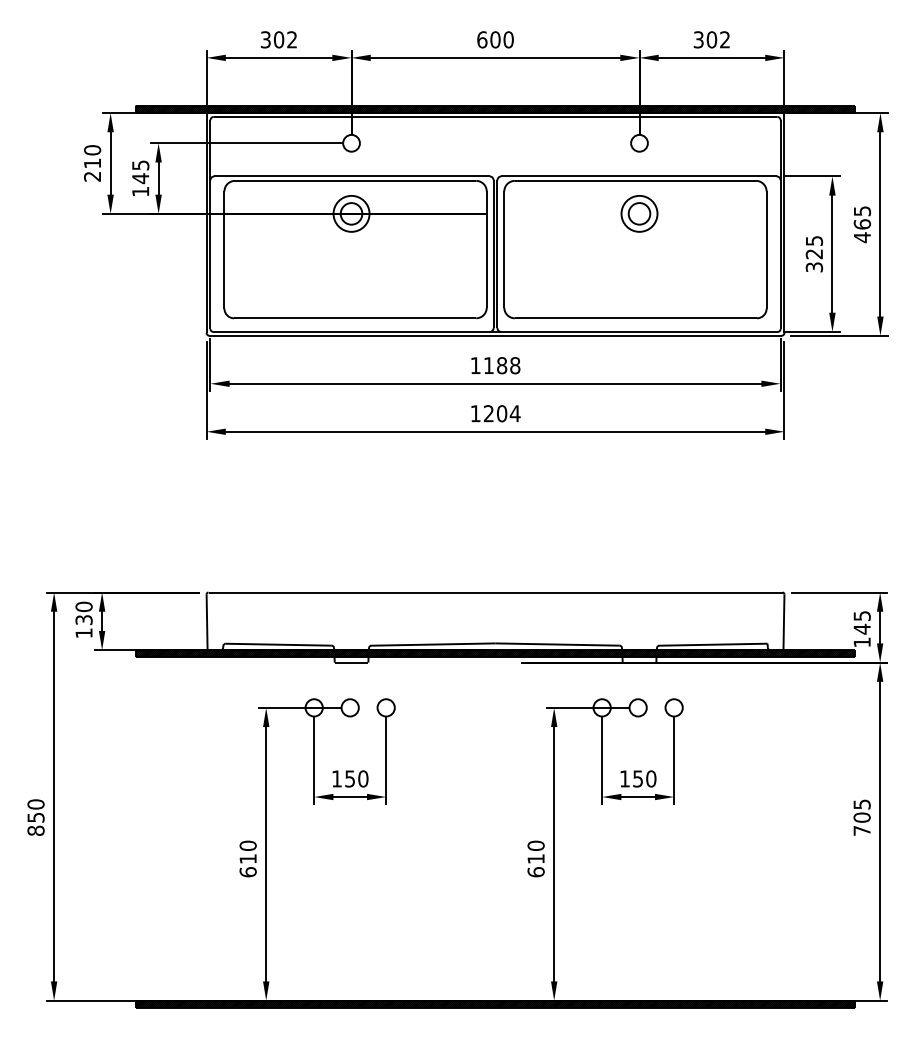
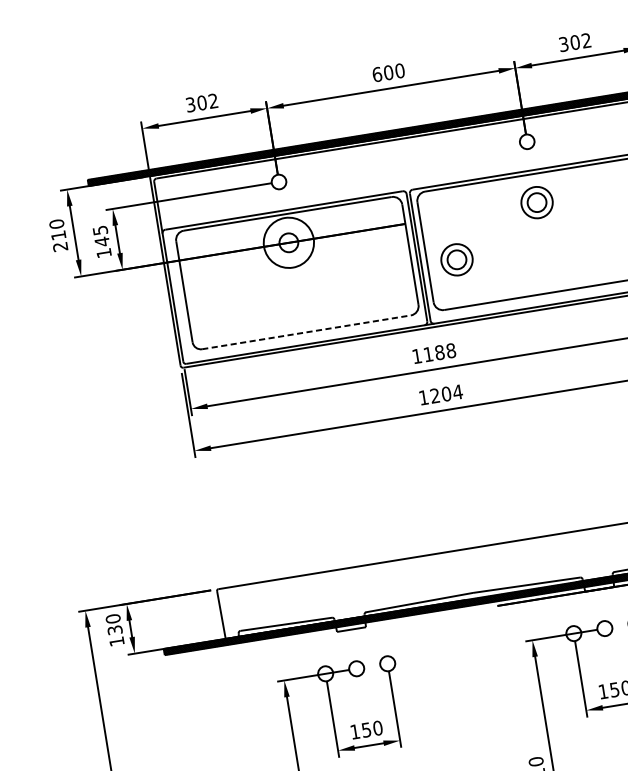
circle: (351, 213) -> (288, 242), size x1.6
part: (538, 263) -> (456, 259), added
line: (355, 318) -> (306, 332), solid -> dashed

